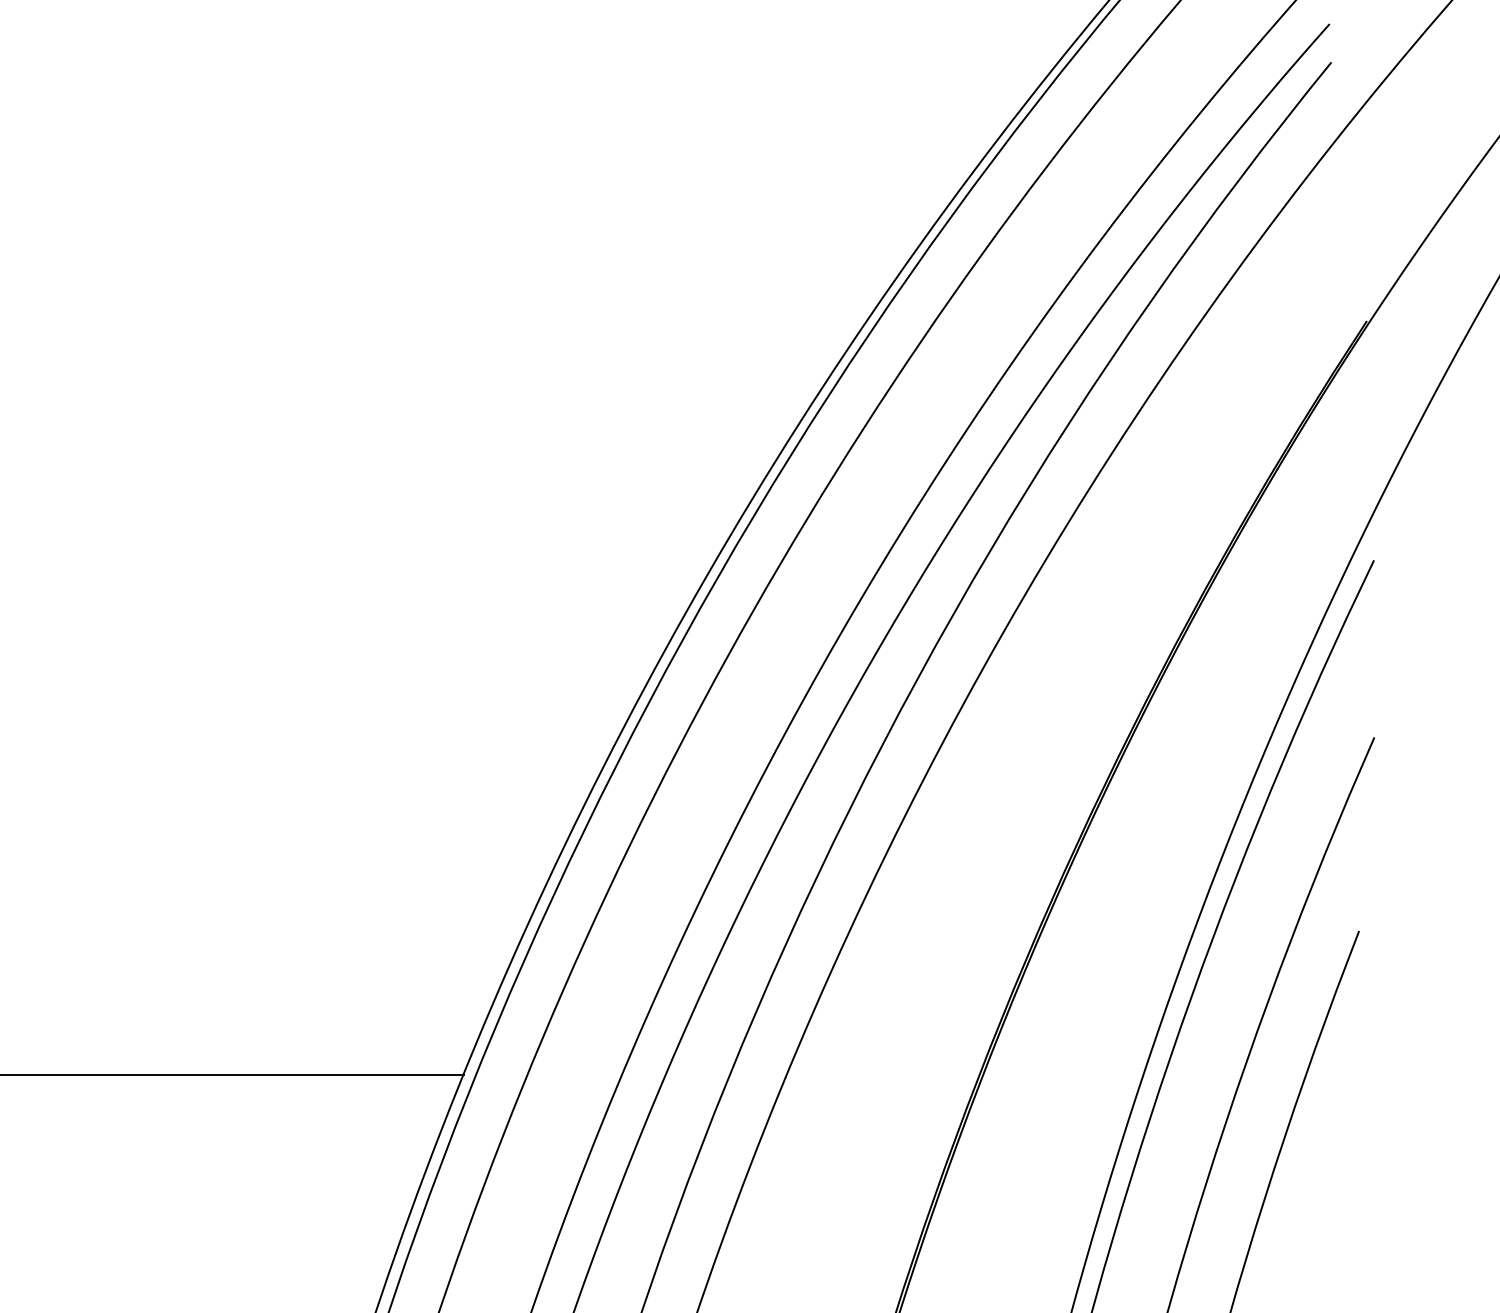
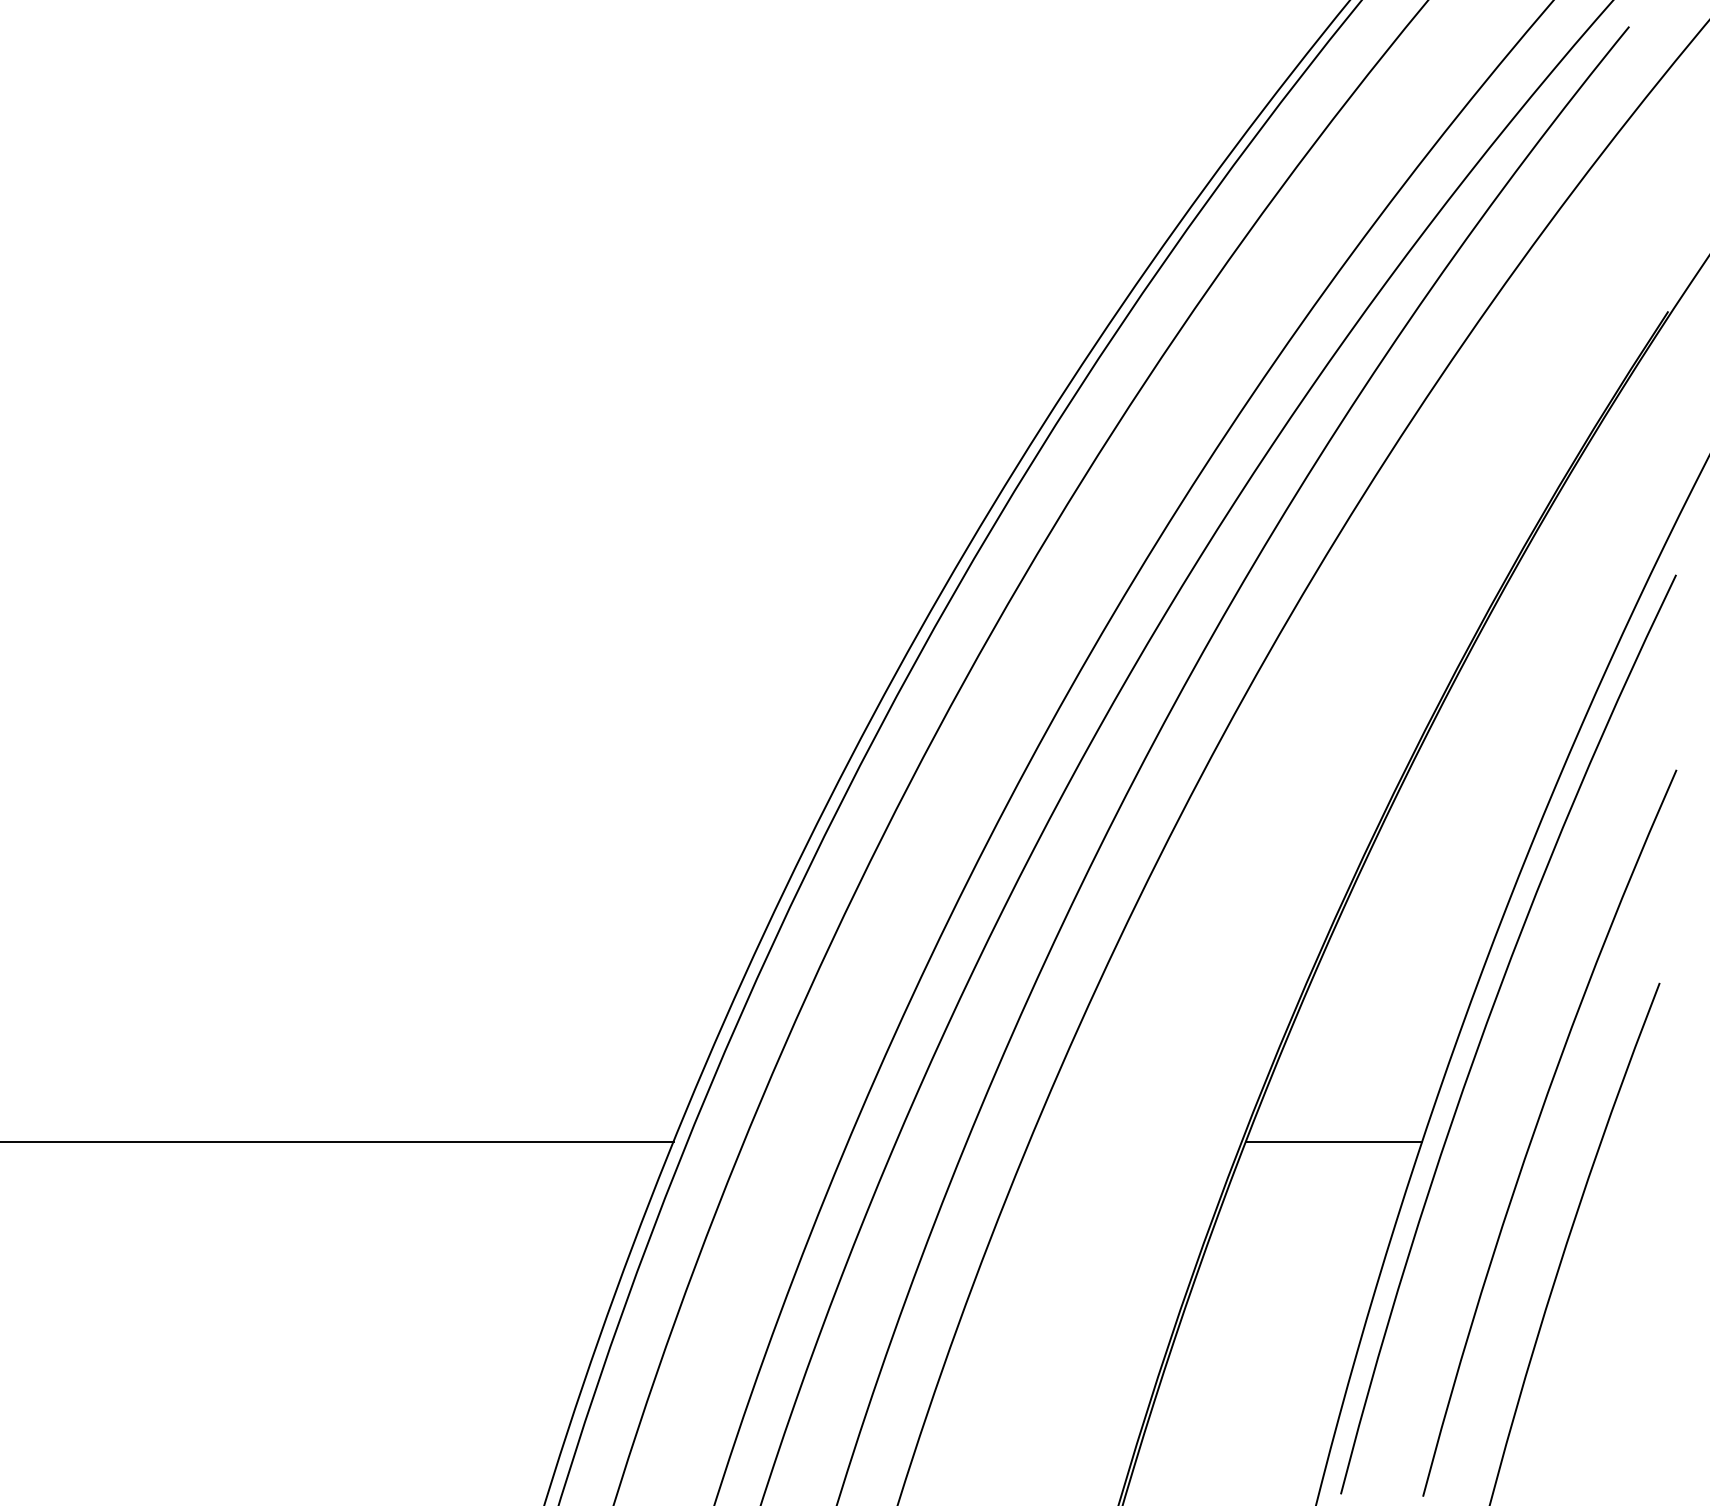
line: (1062, 1075) -> (1333, 1141), added

